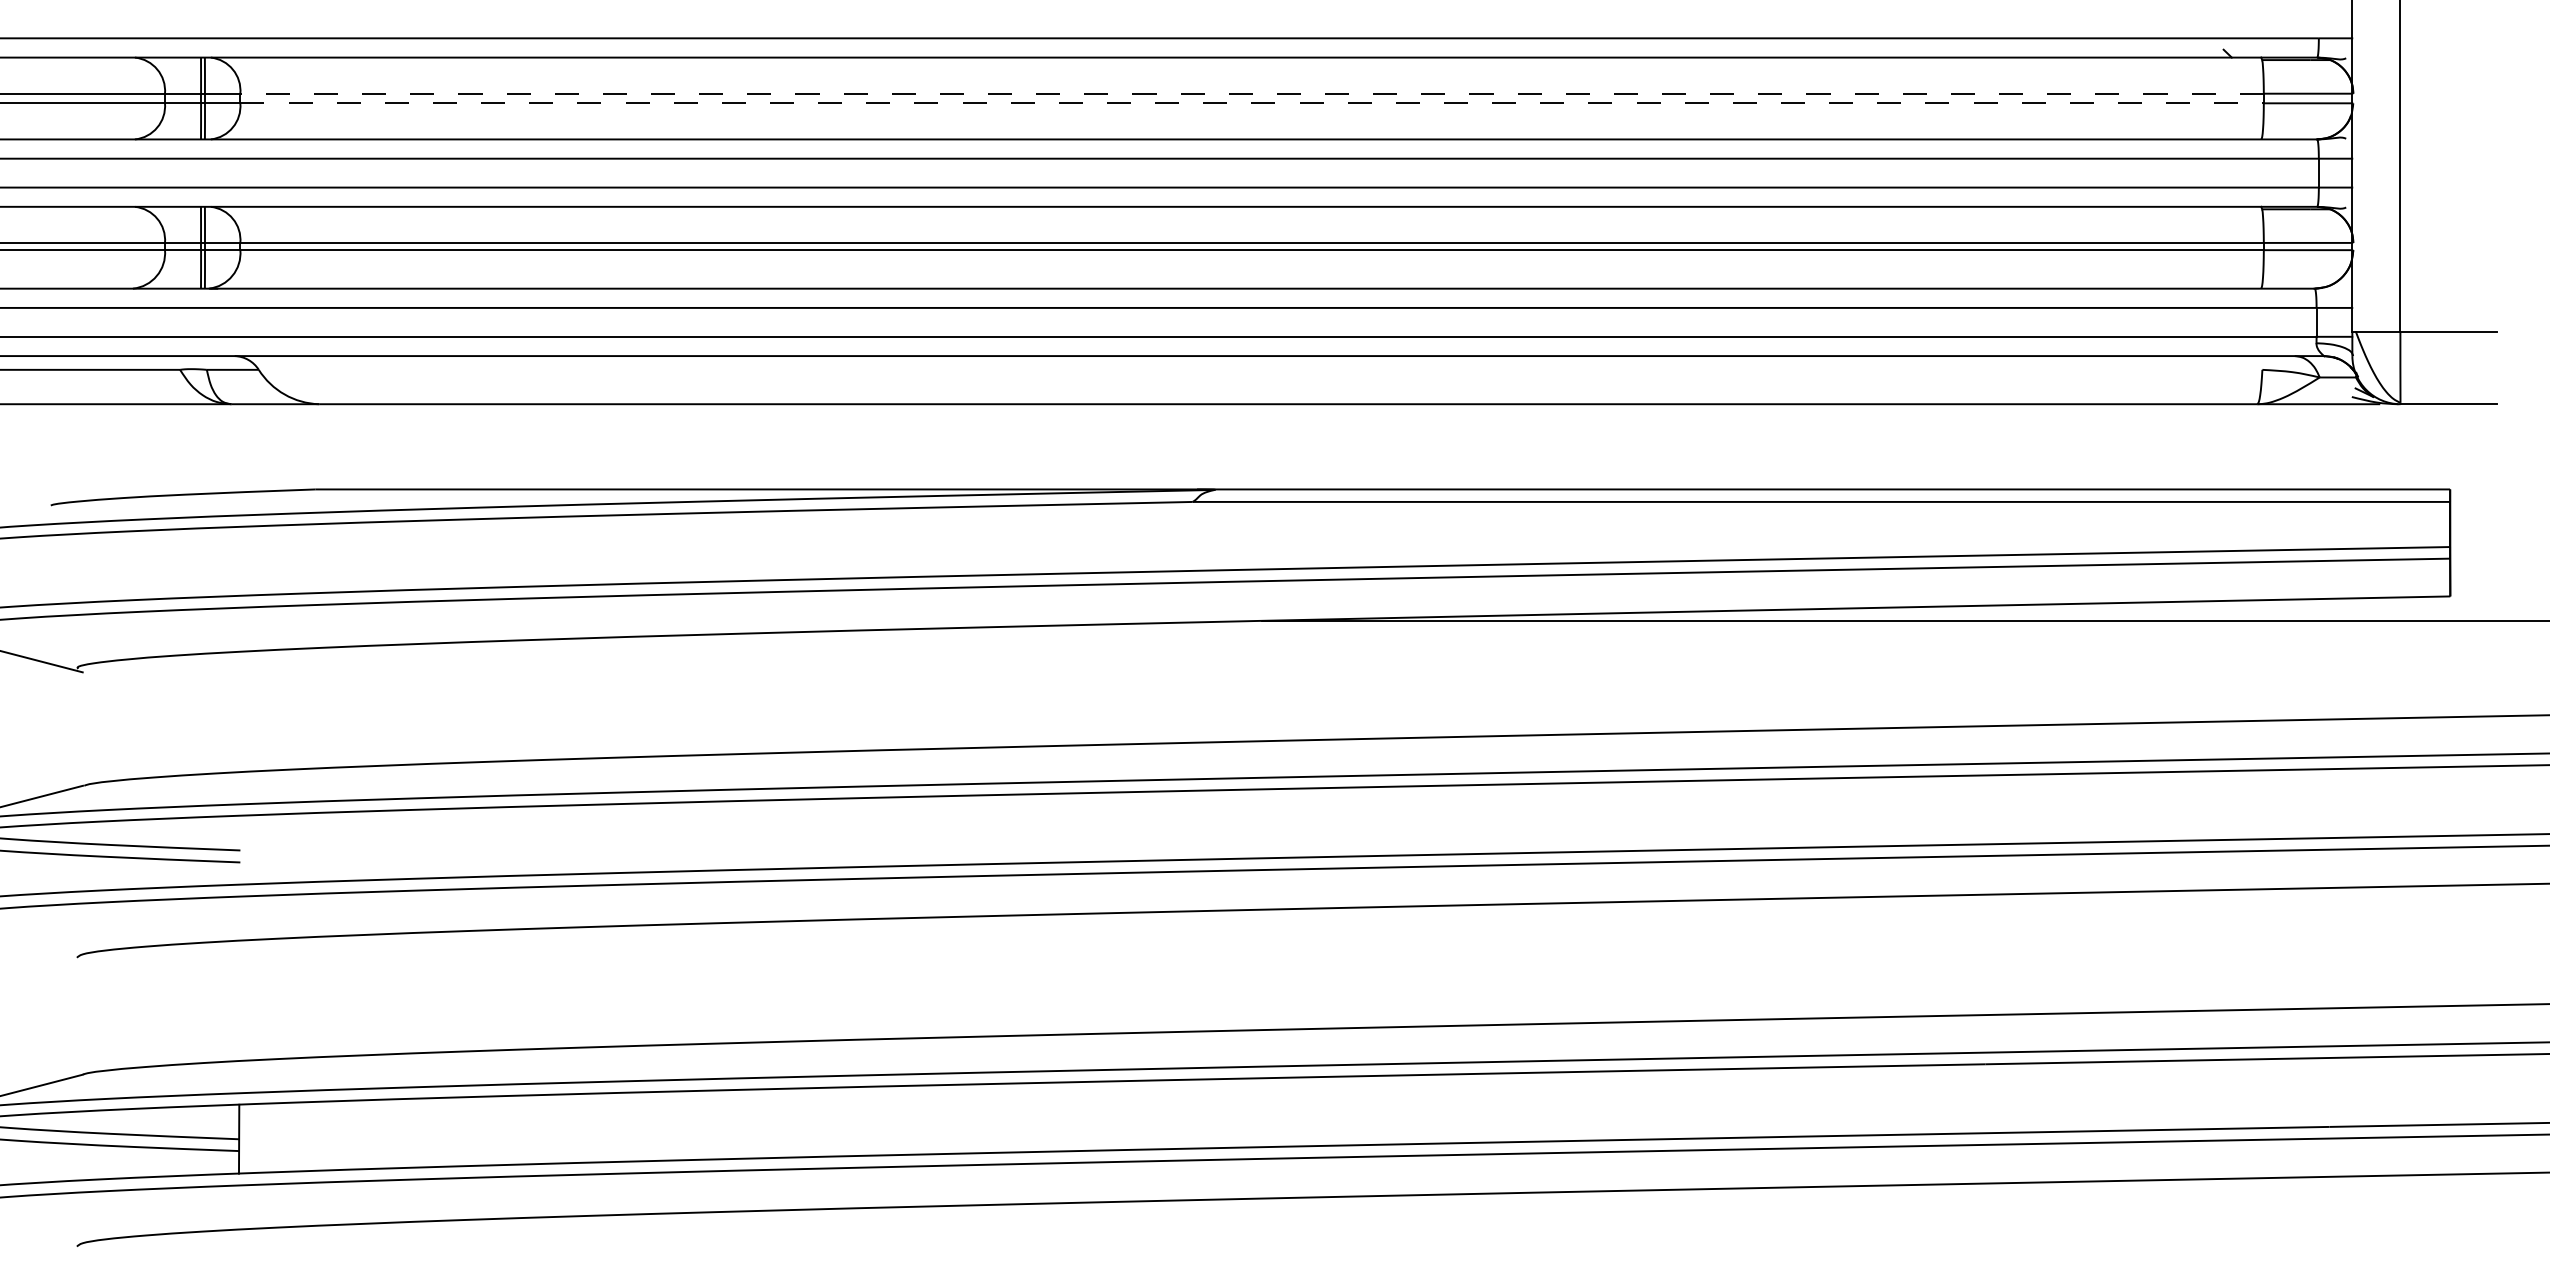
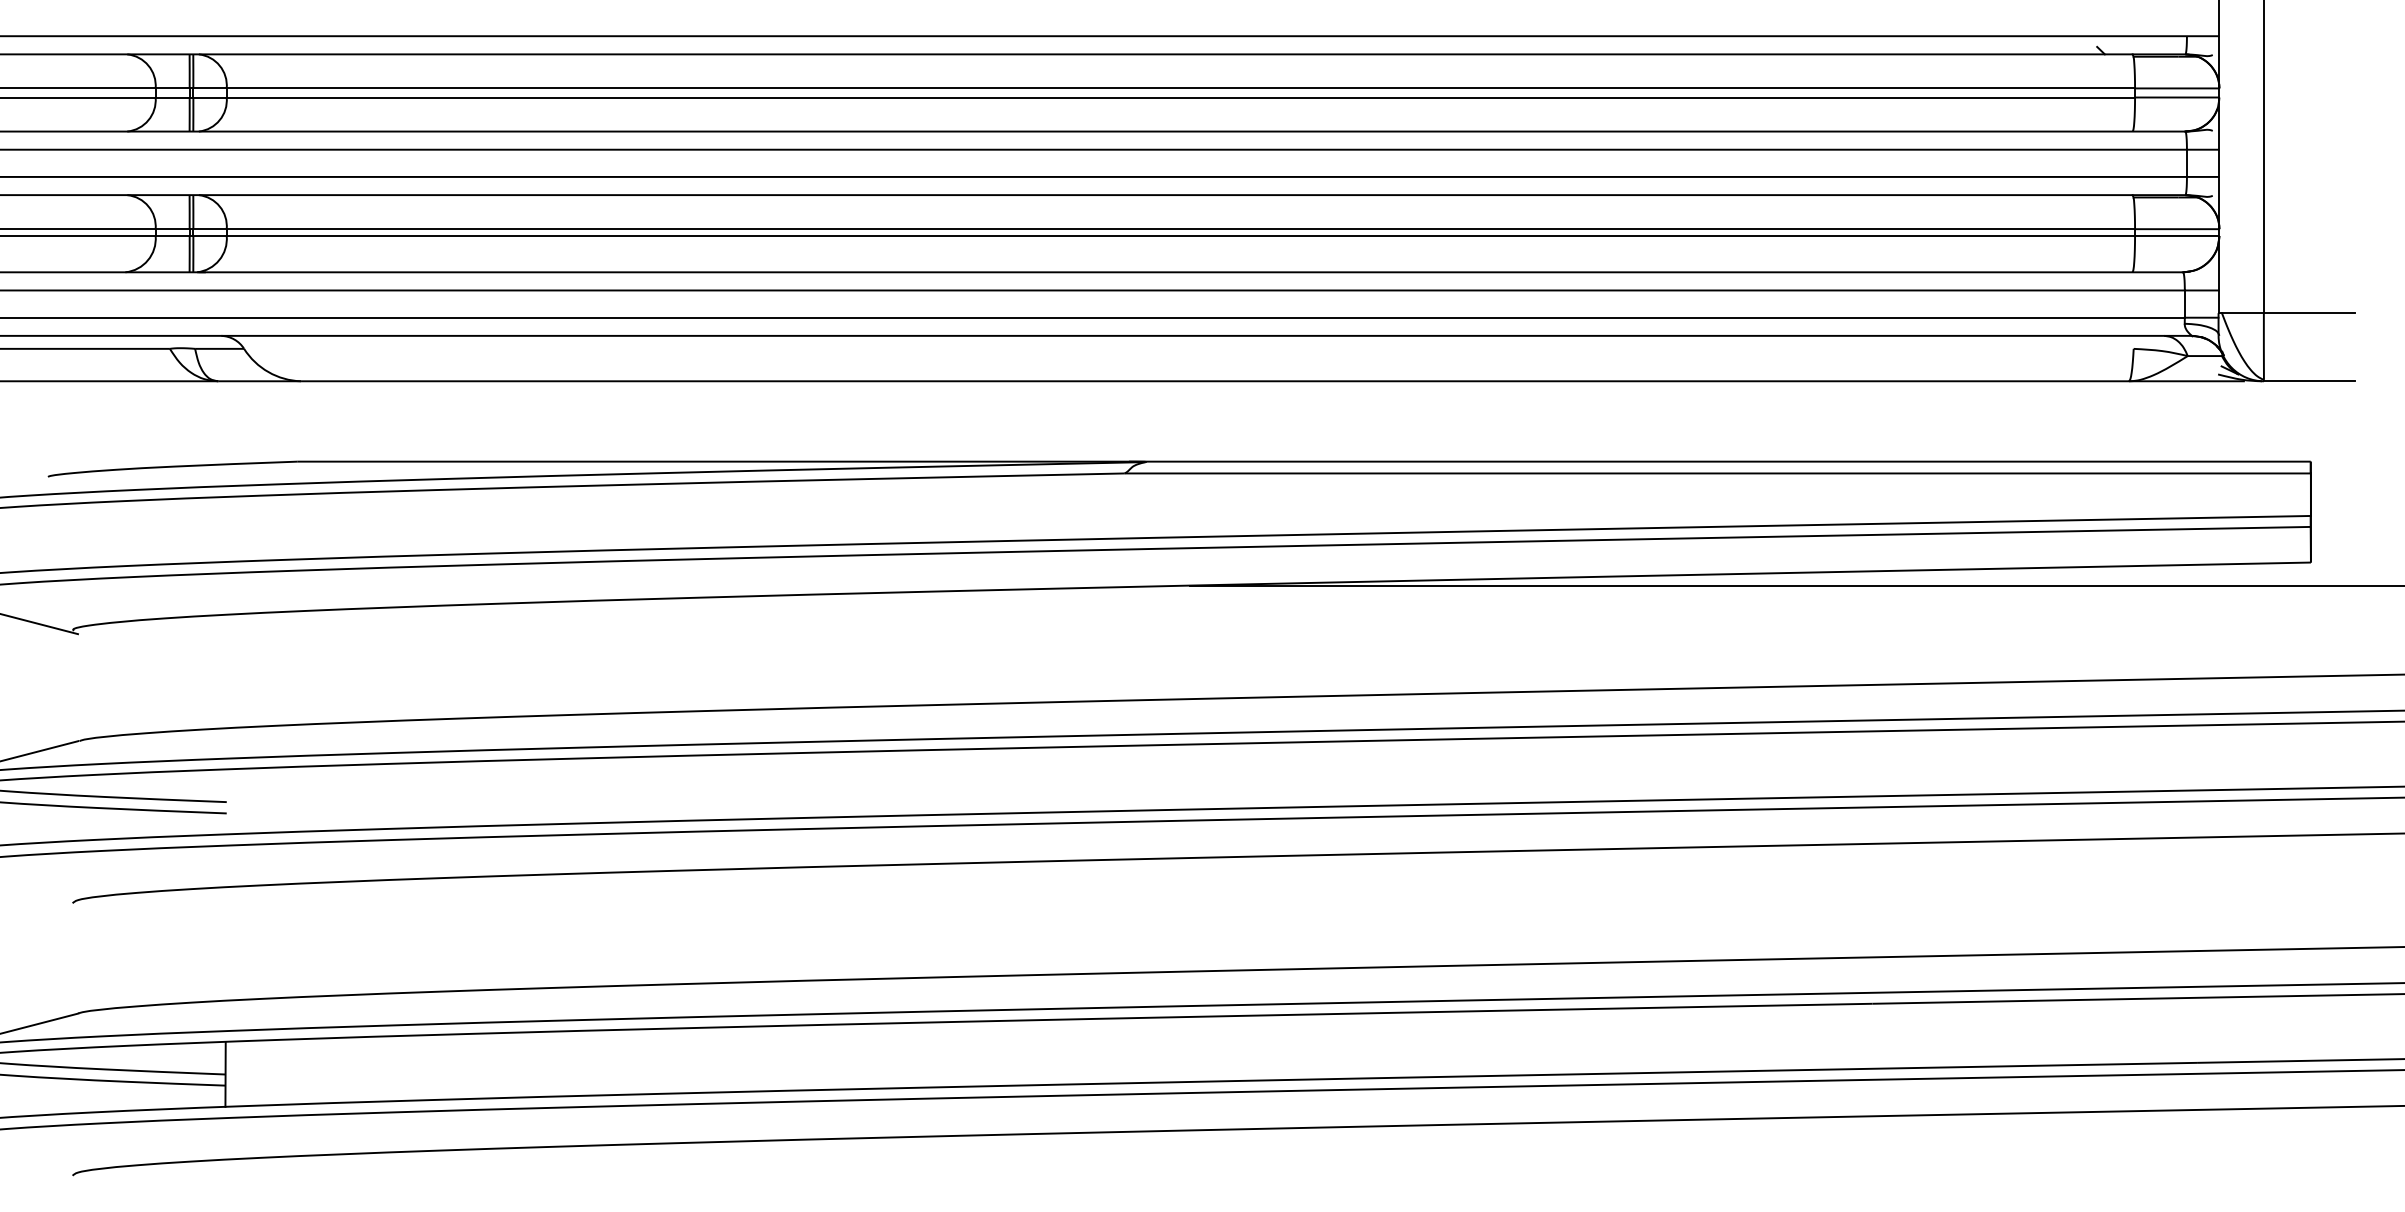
line: (1252, 93) -> (1181, 88), dashed -> solid
line: (1252, 103) -> (1181, 97), dashed -> solid

